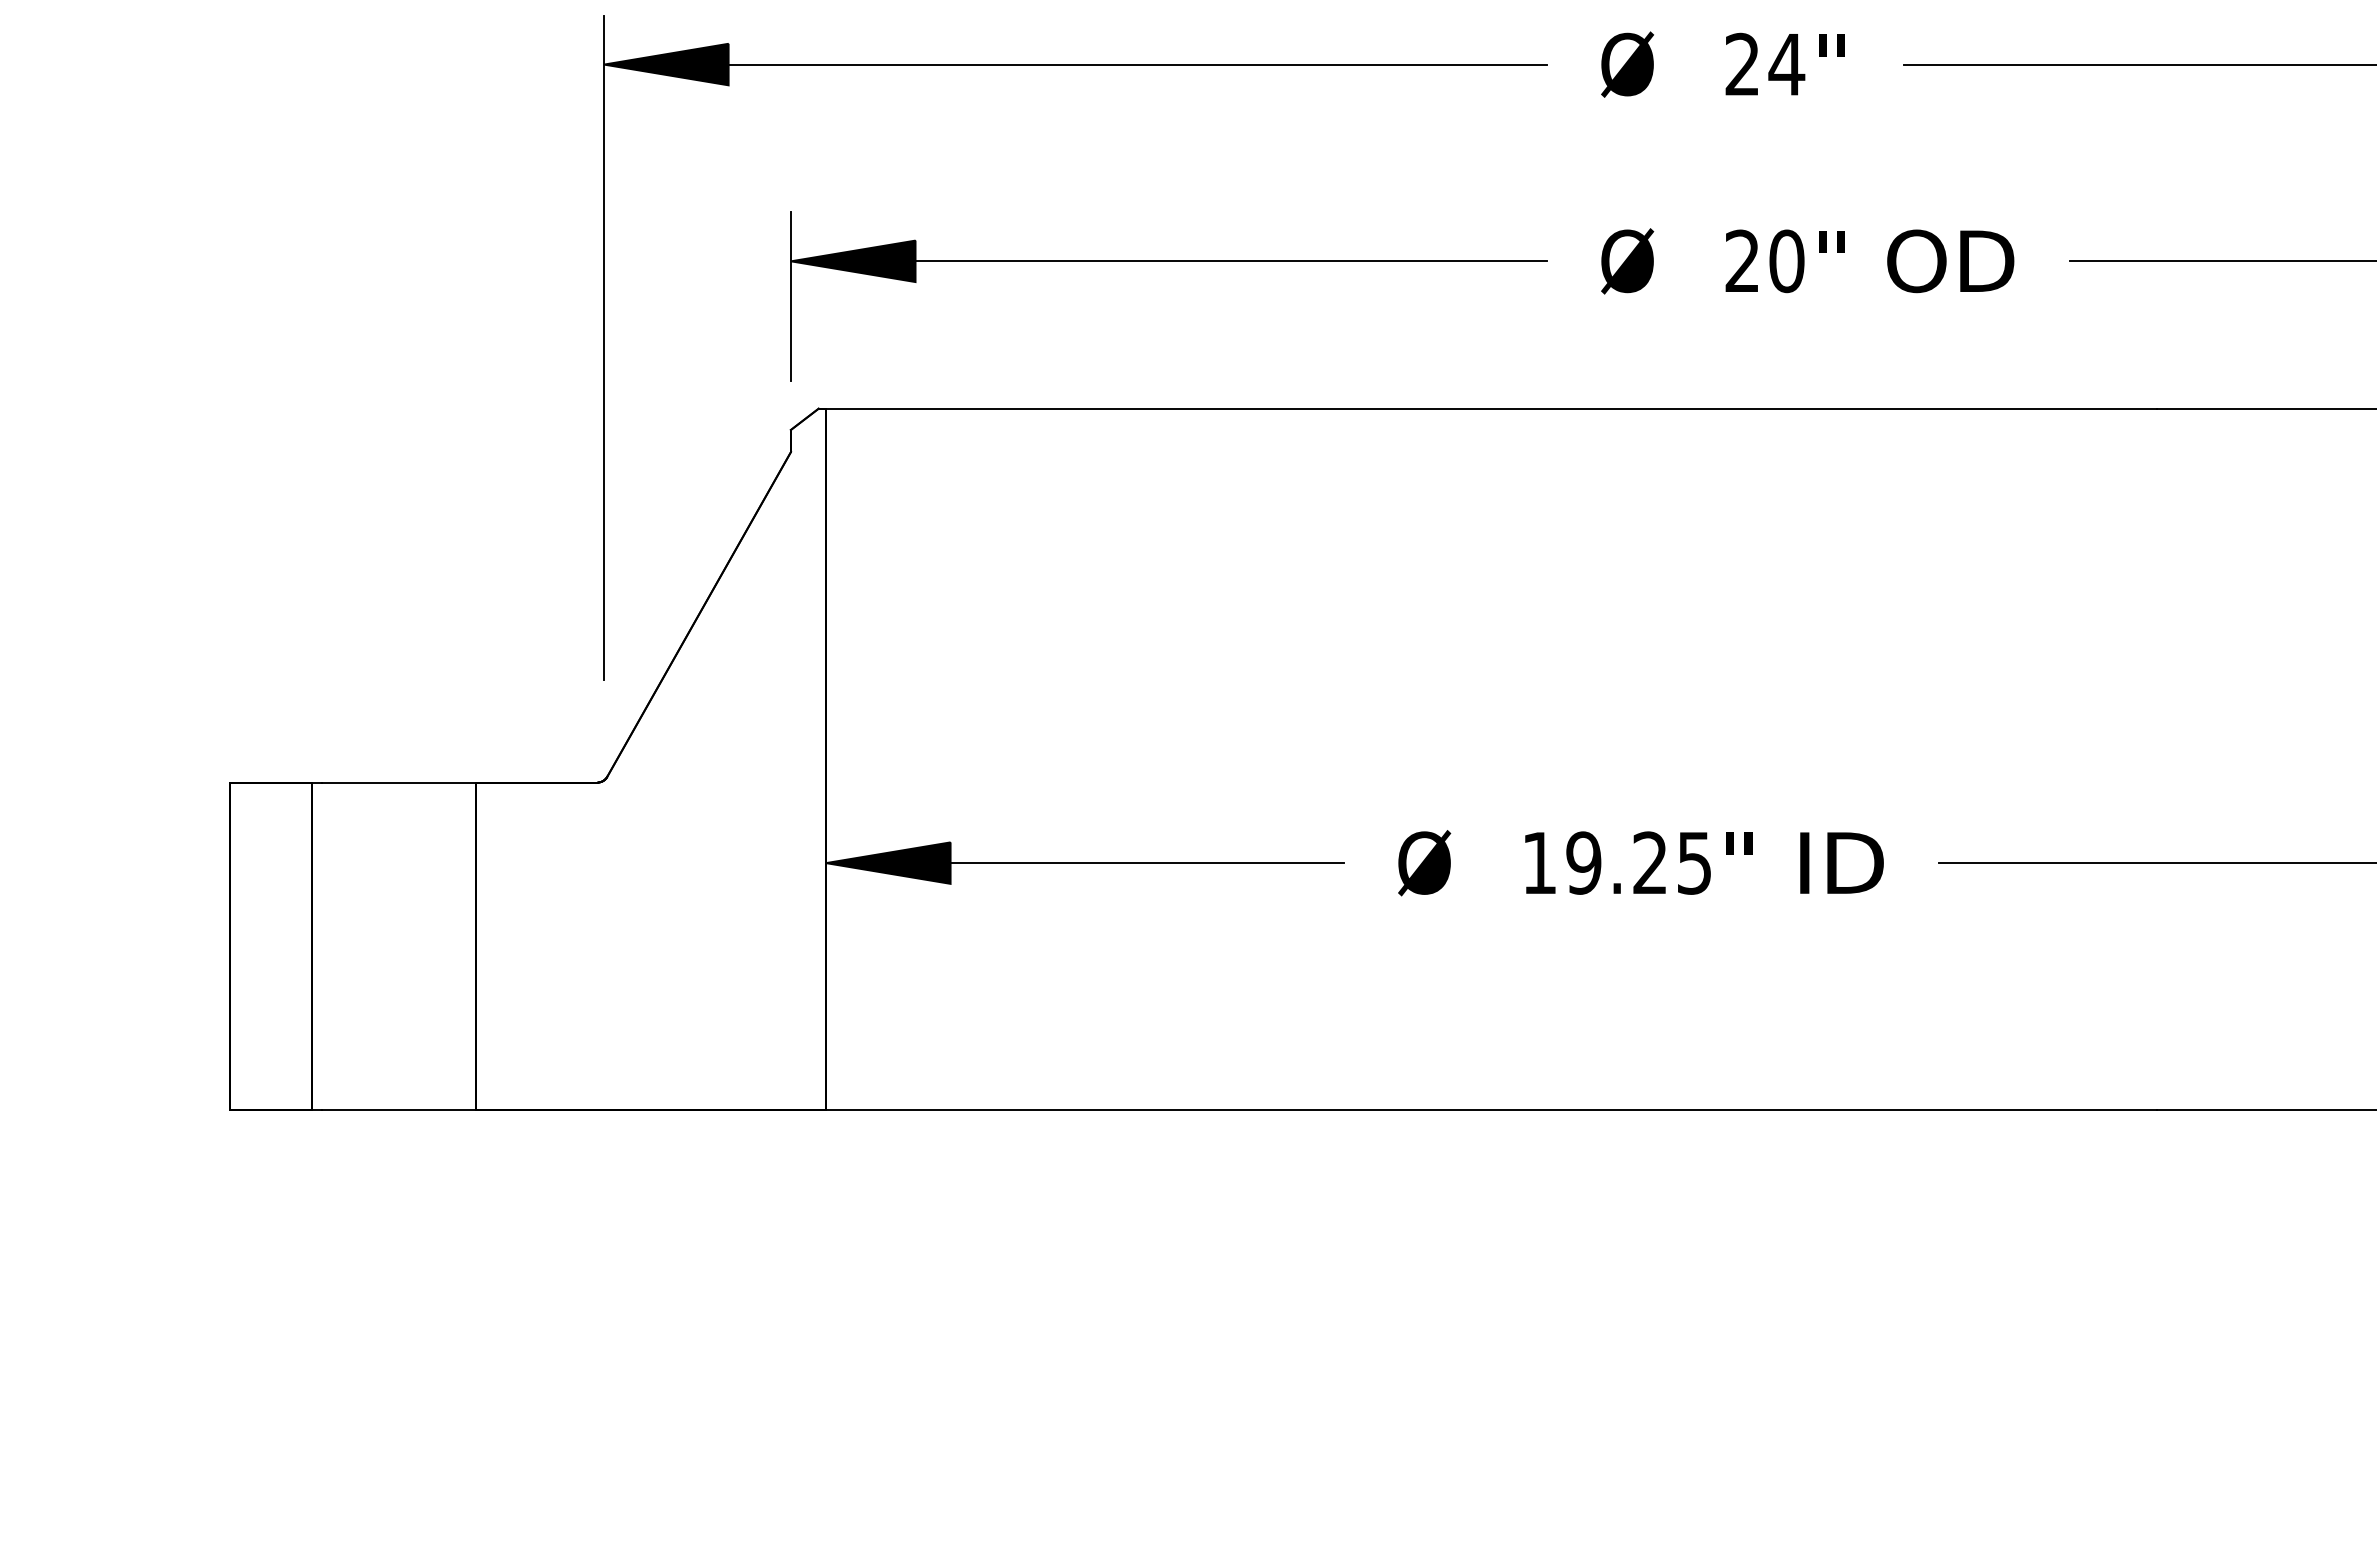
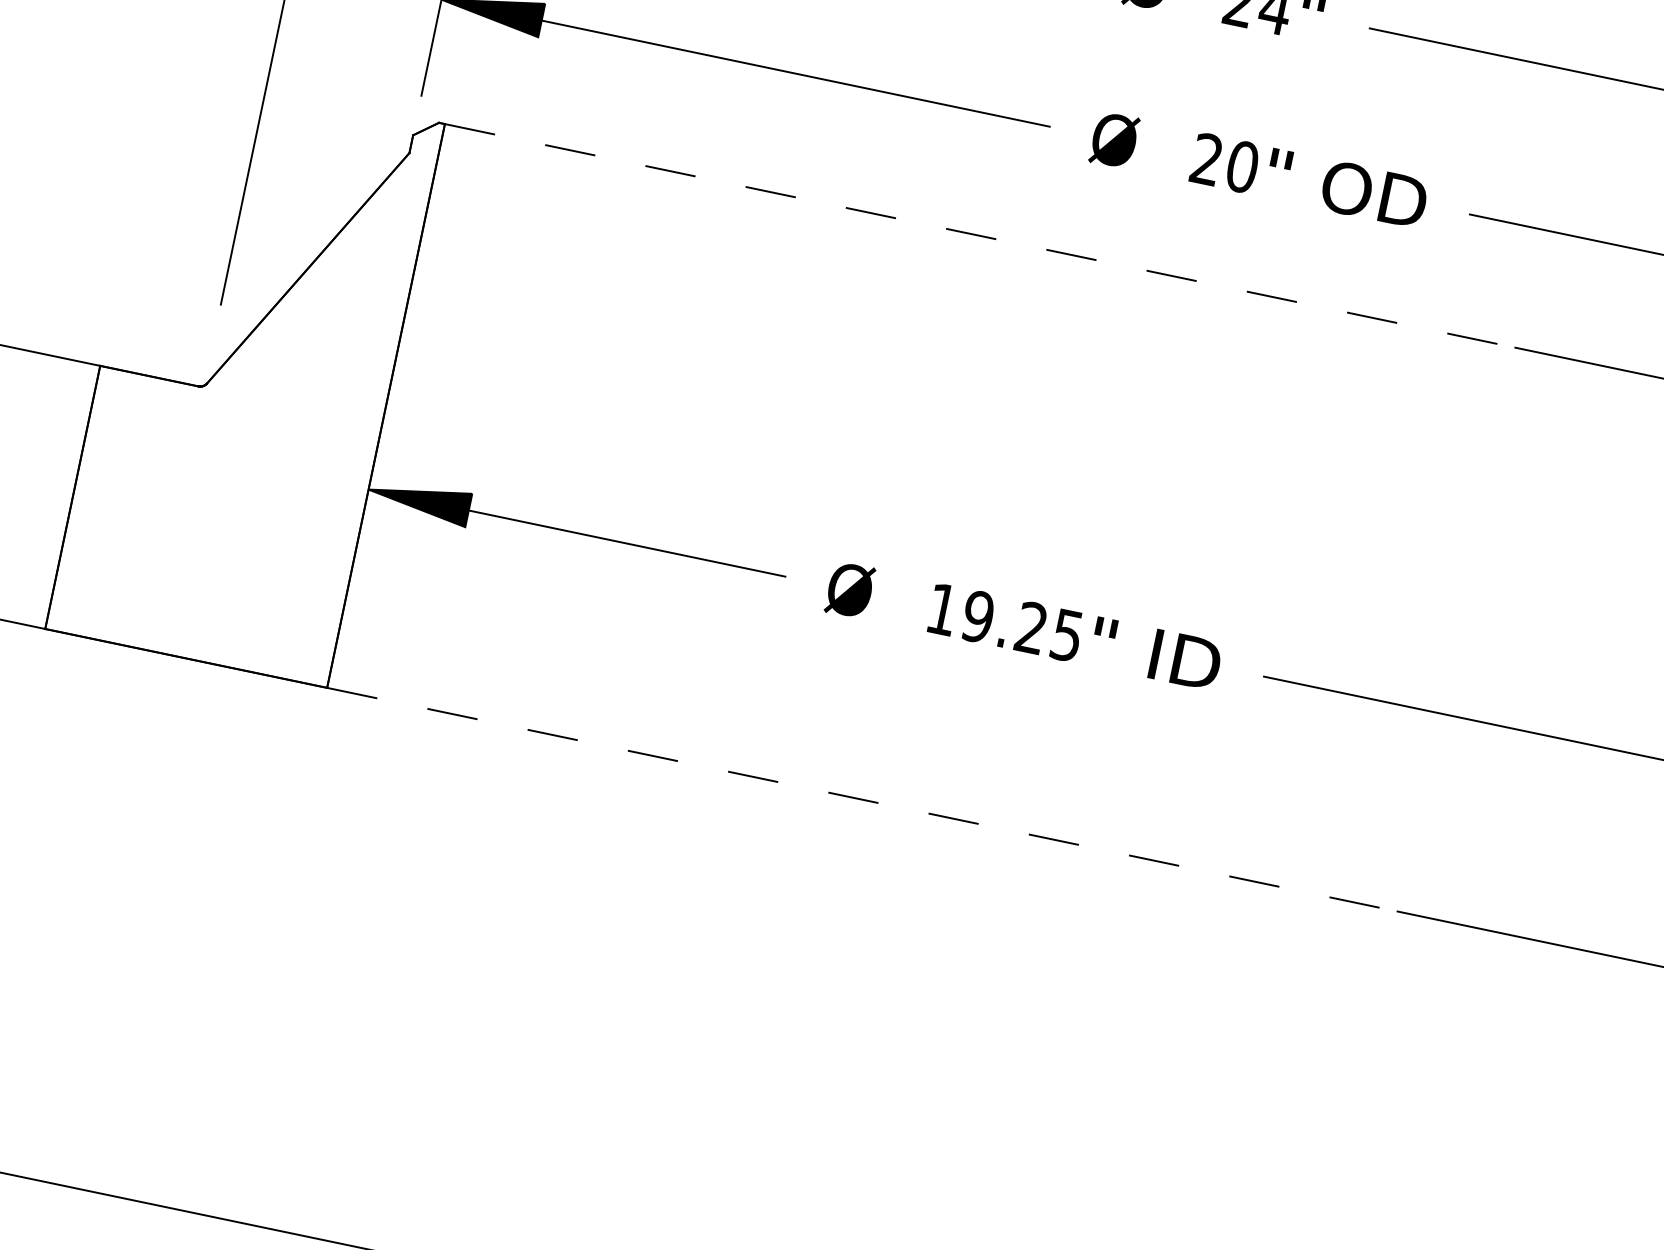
line: (1491, 408) -> (980, 235), solid -> dashed
line: (1491, 1109) -> (862, 799), solid -> dashed

